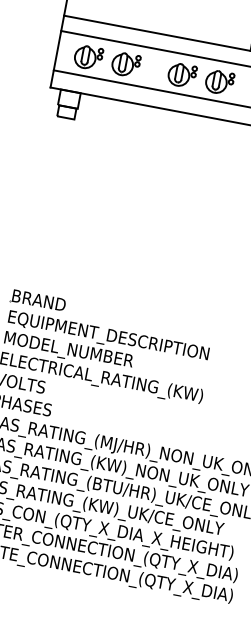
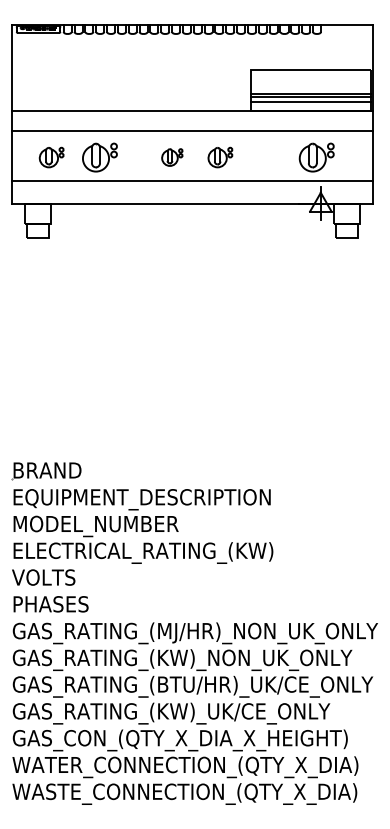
part: (88, 57) -> (51, 157), size x0.7
part: (182, 75) -> (172, 157), size x0.6
part: (219, 82) -> (220, 157), size x0.7

